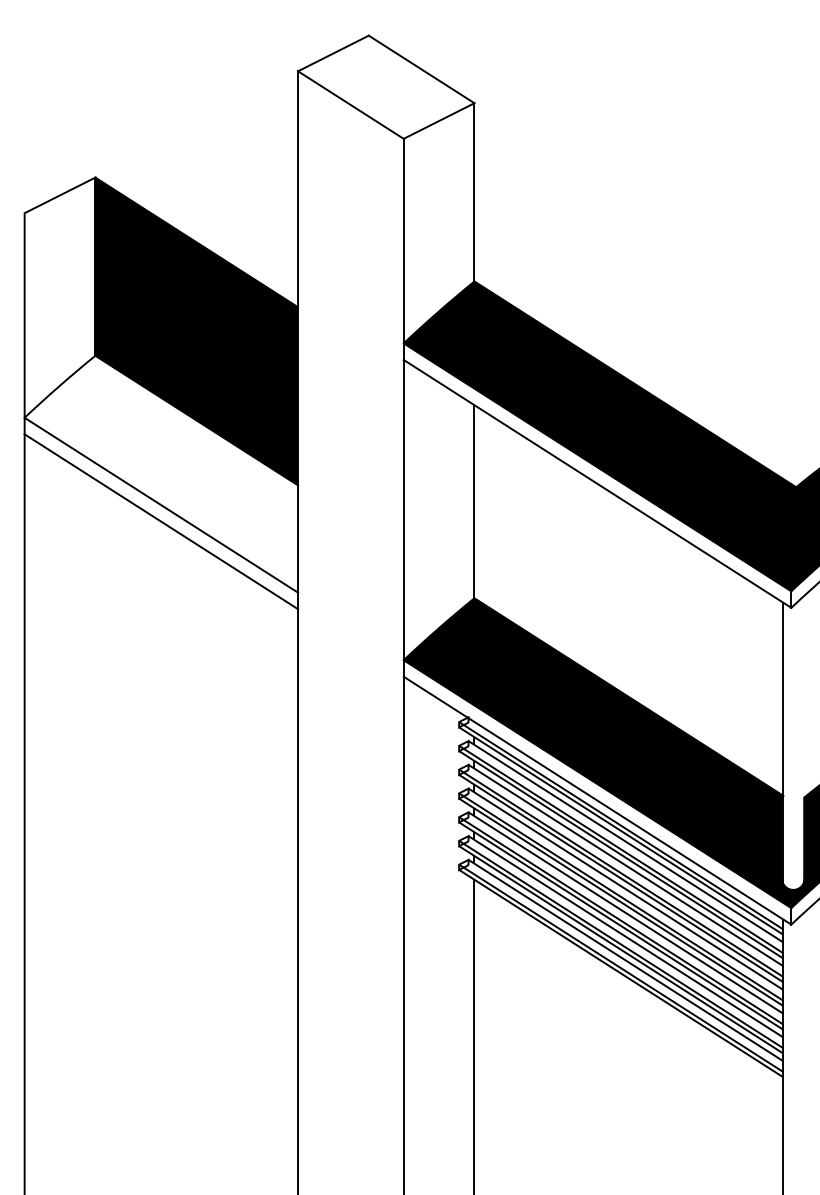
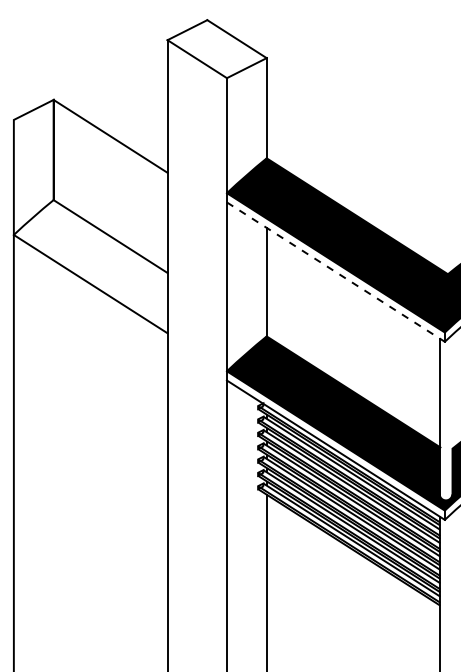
fill: (196, 329) -> (110, 185), removed
line: (598, 484) -> (336, 272), solid -> dashed
line: (160, 521) -> (90, 293), removed

